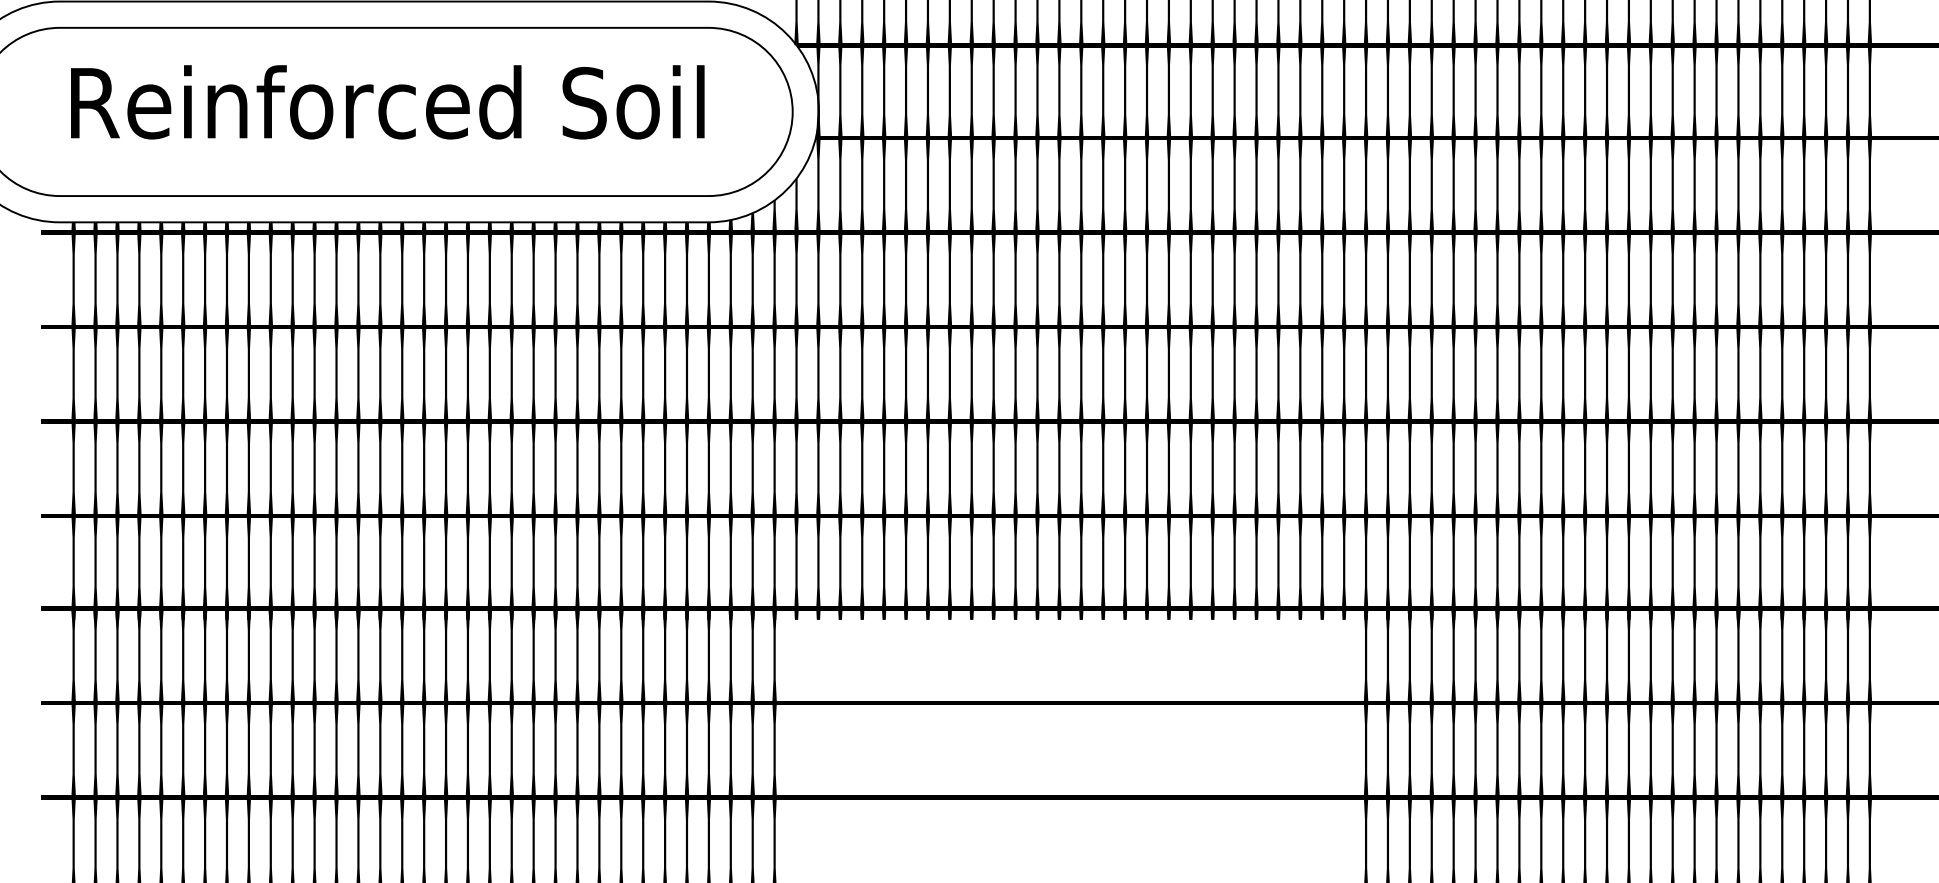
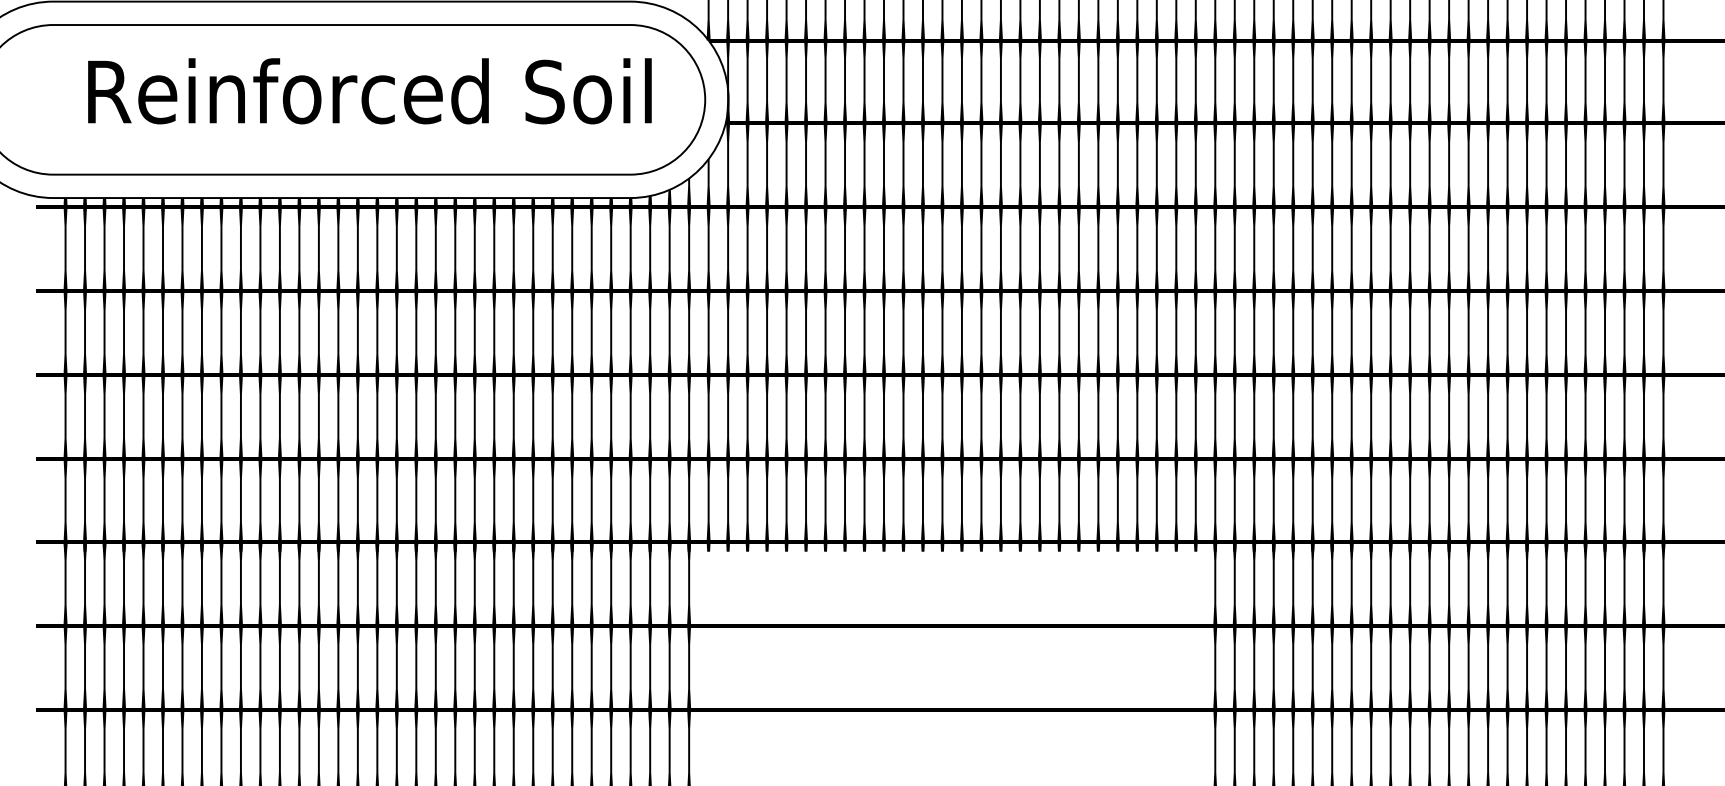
text: (387, 102) -> (369, 91), moved

